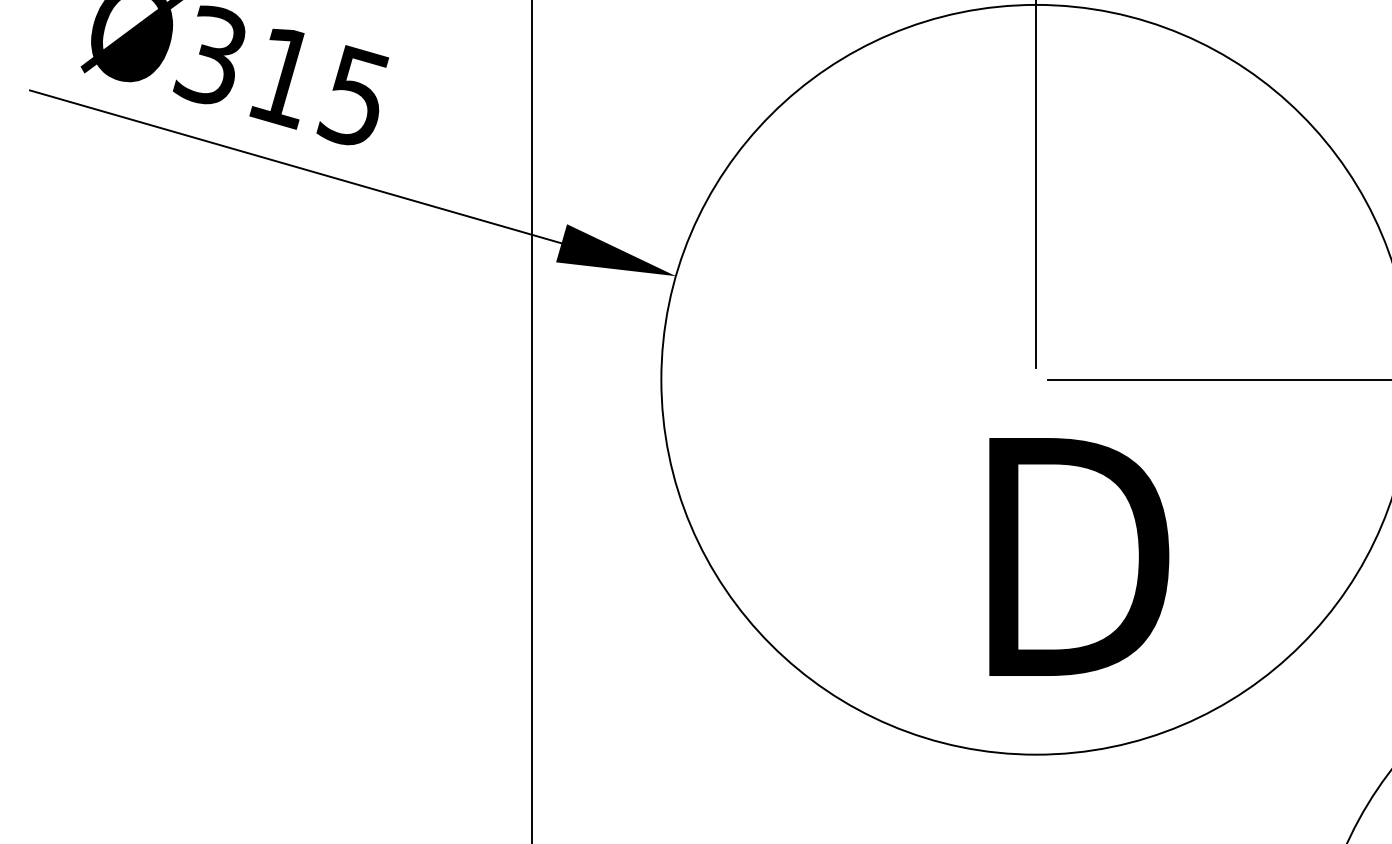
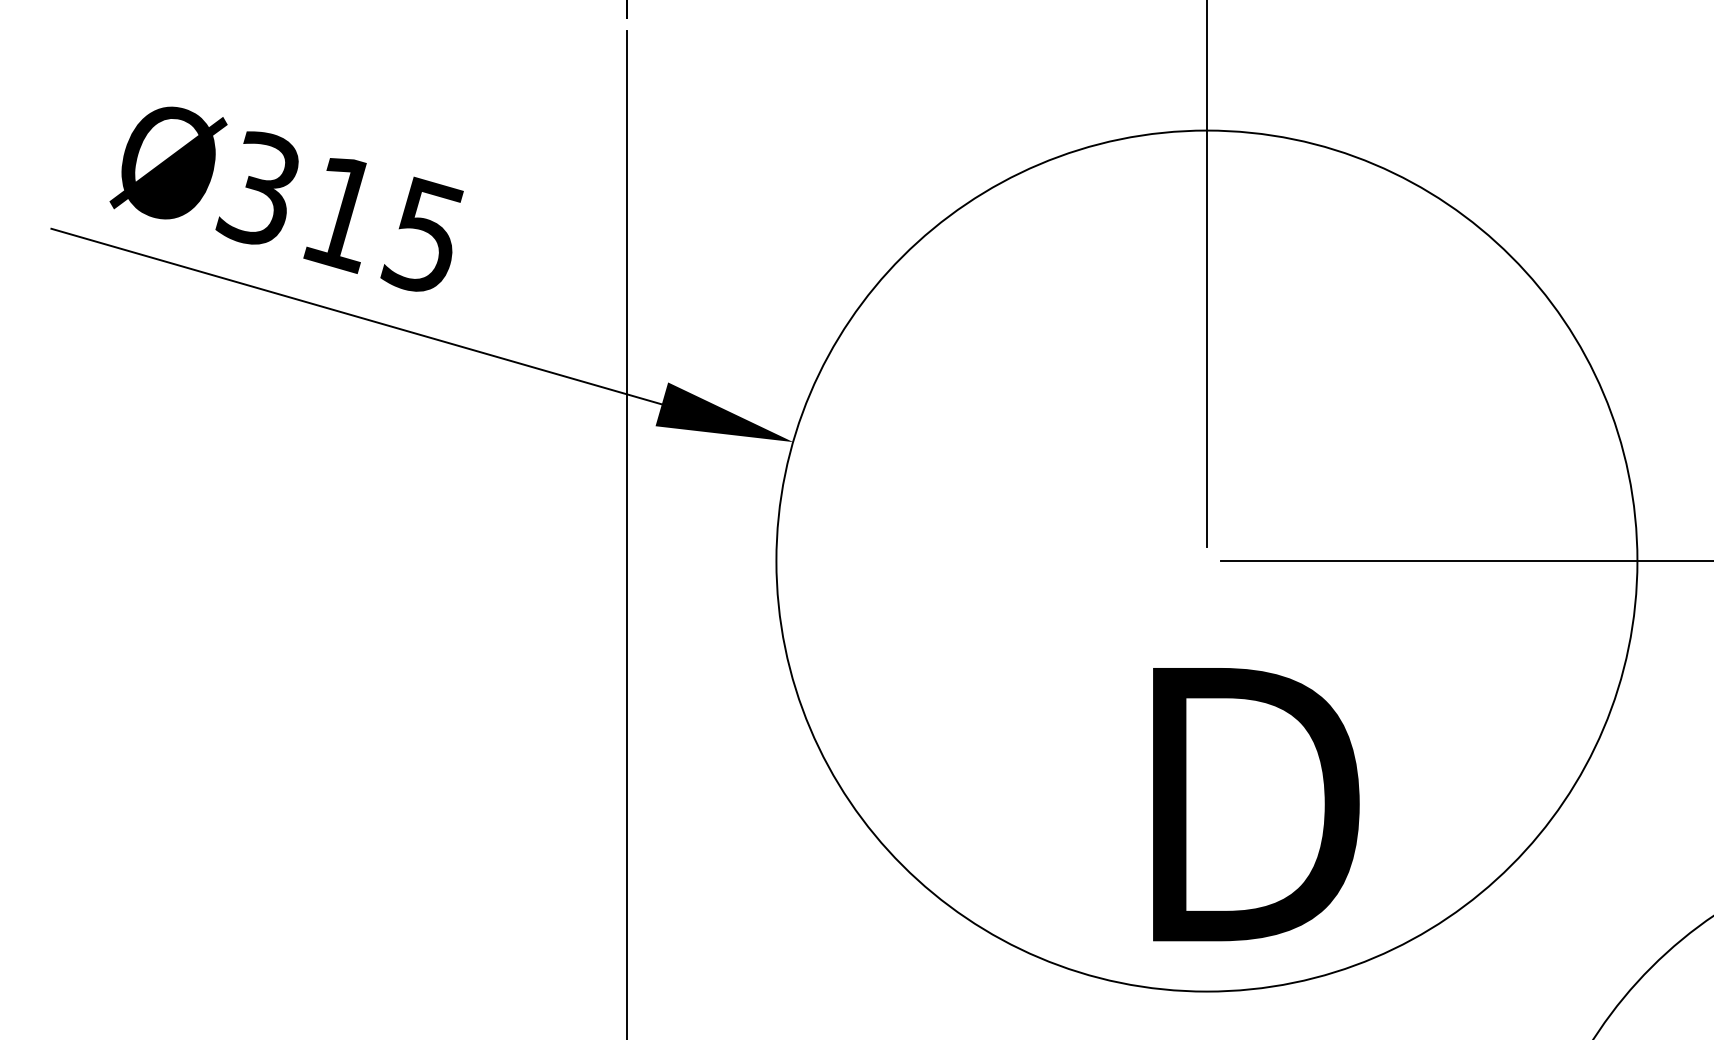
text: (1079, 556) -> (1256, 804), moved

